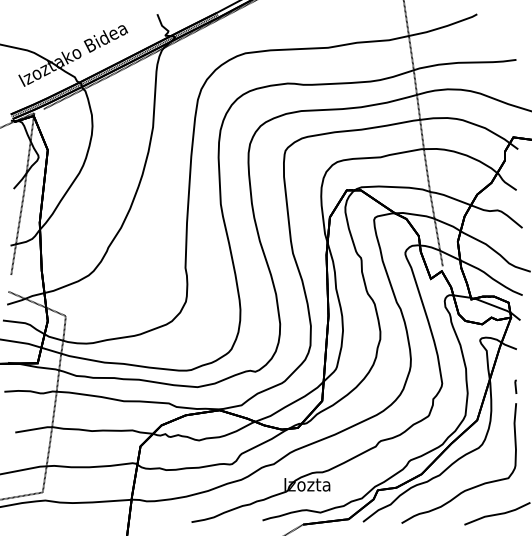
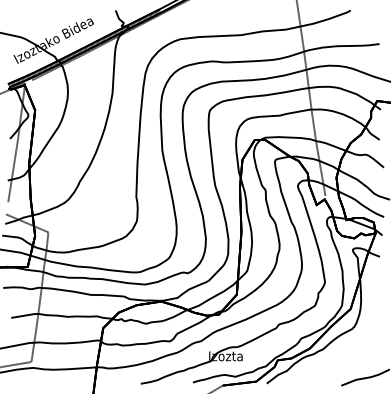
part: (470, 487) -> (345, 358), removed

